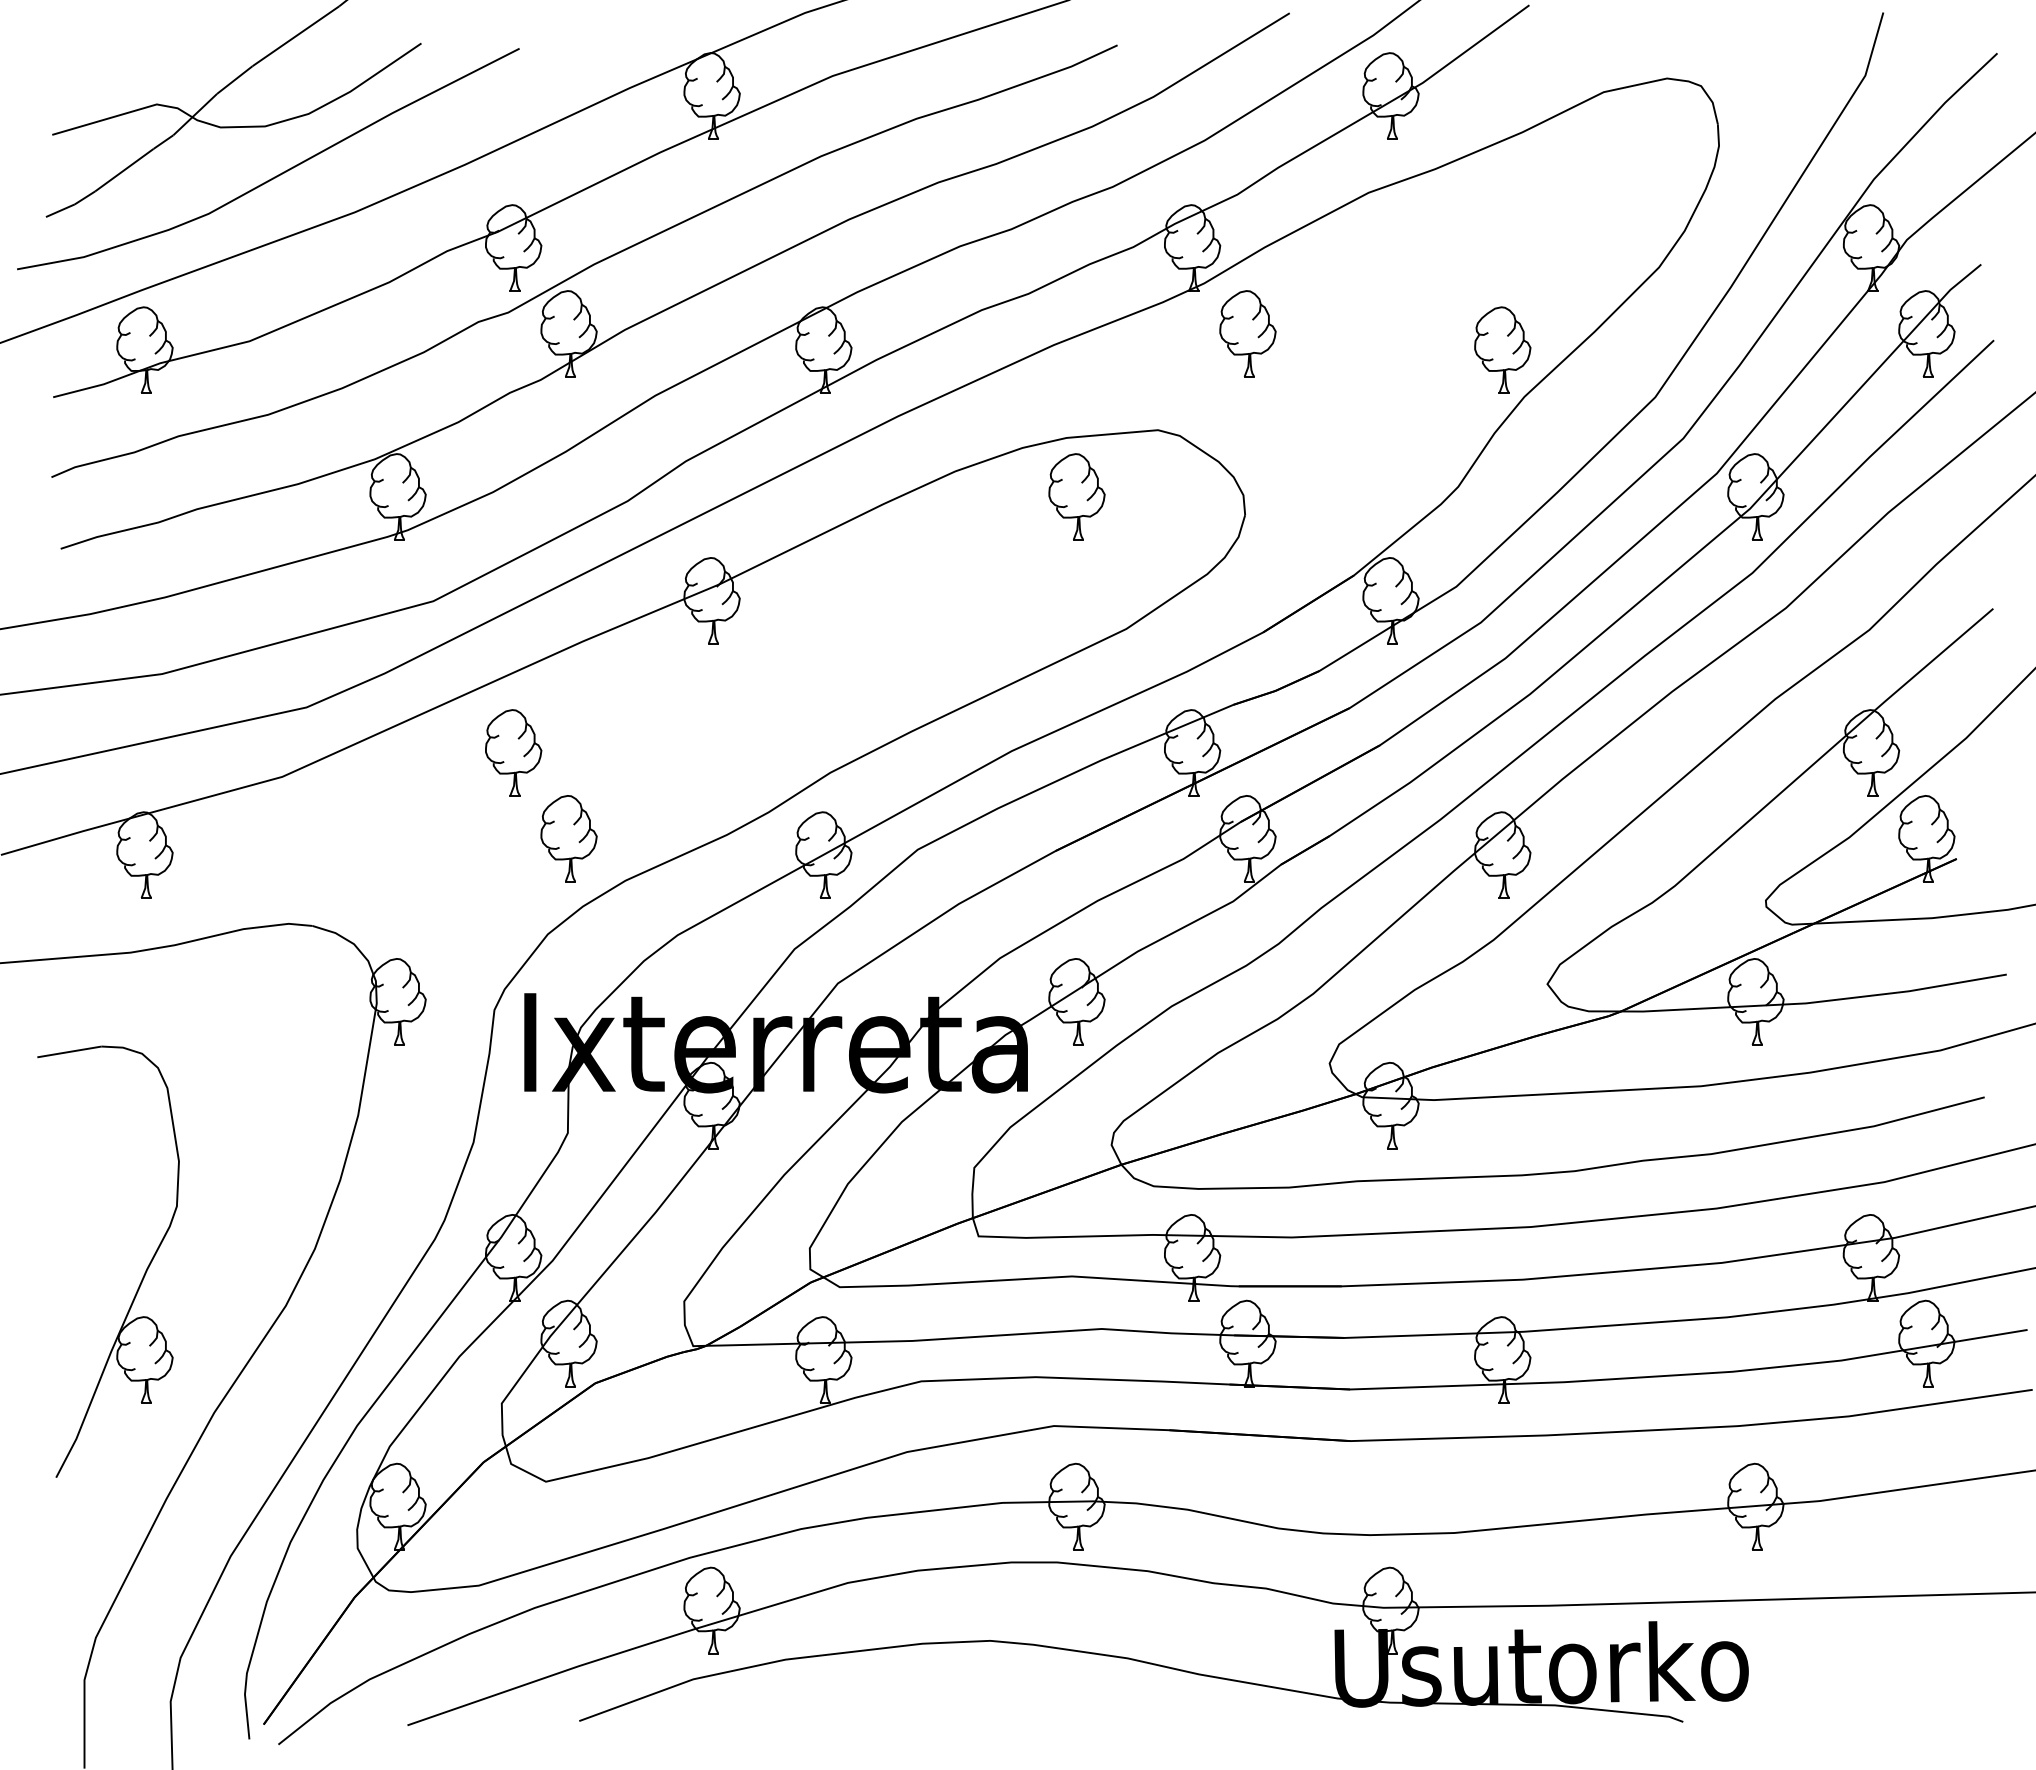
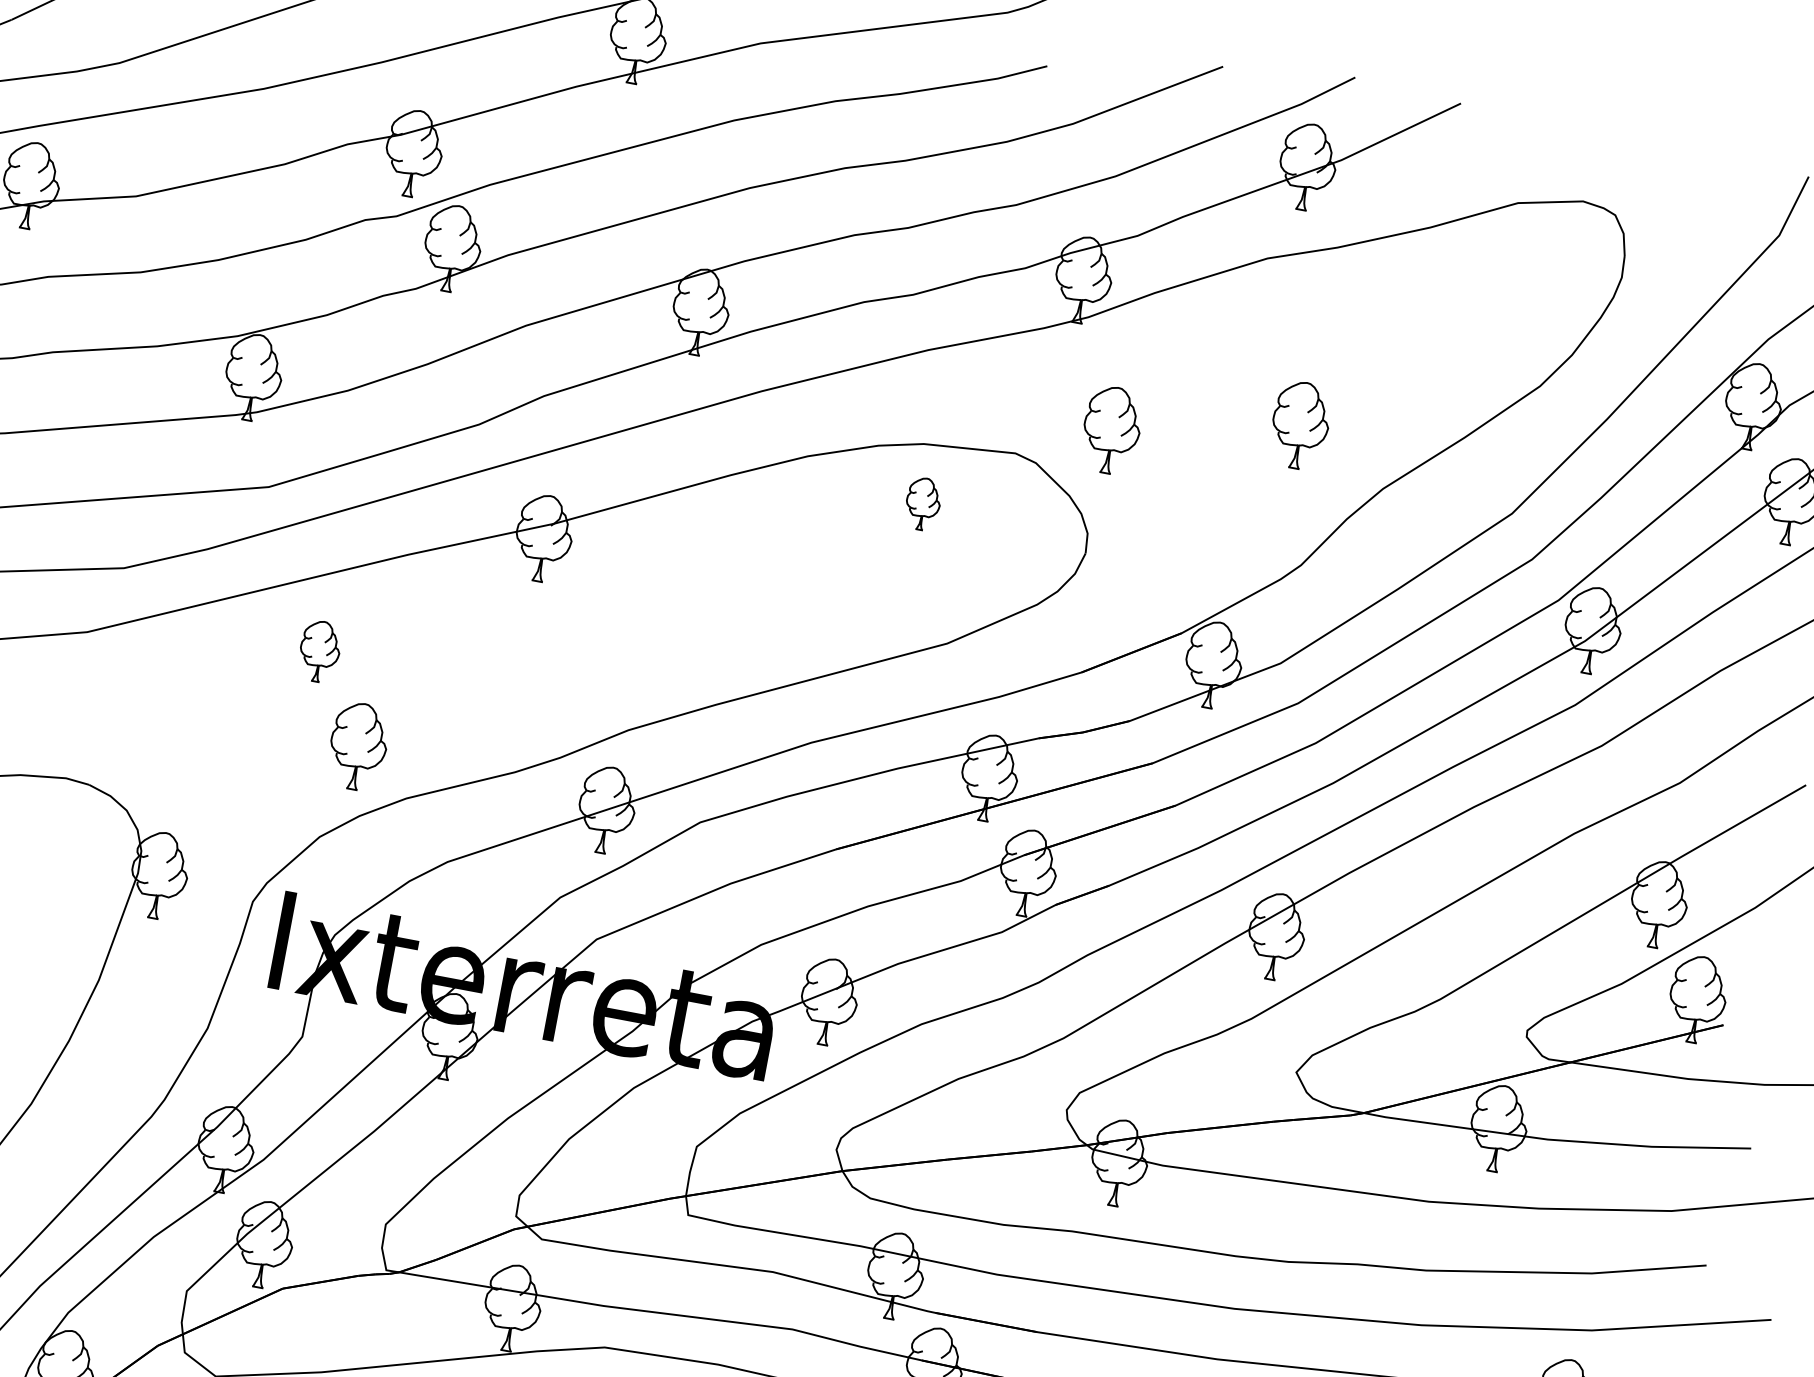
part: (1247, 333) -> (1111, 429), moved
part: (1502, 349) -> (1300, 424), moved
part: (1076, 496) -> (922, 503), size x0.6
part: (513, 752) -> (319, 651), size x0.7

